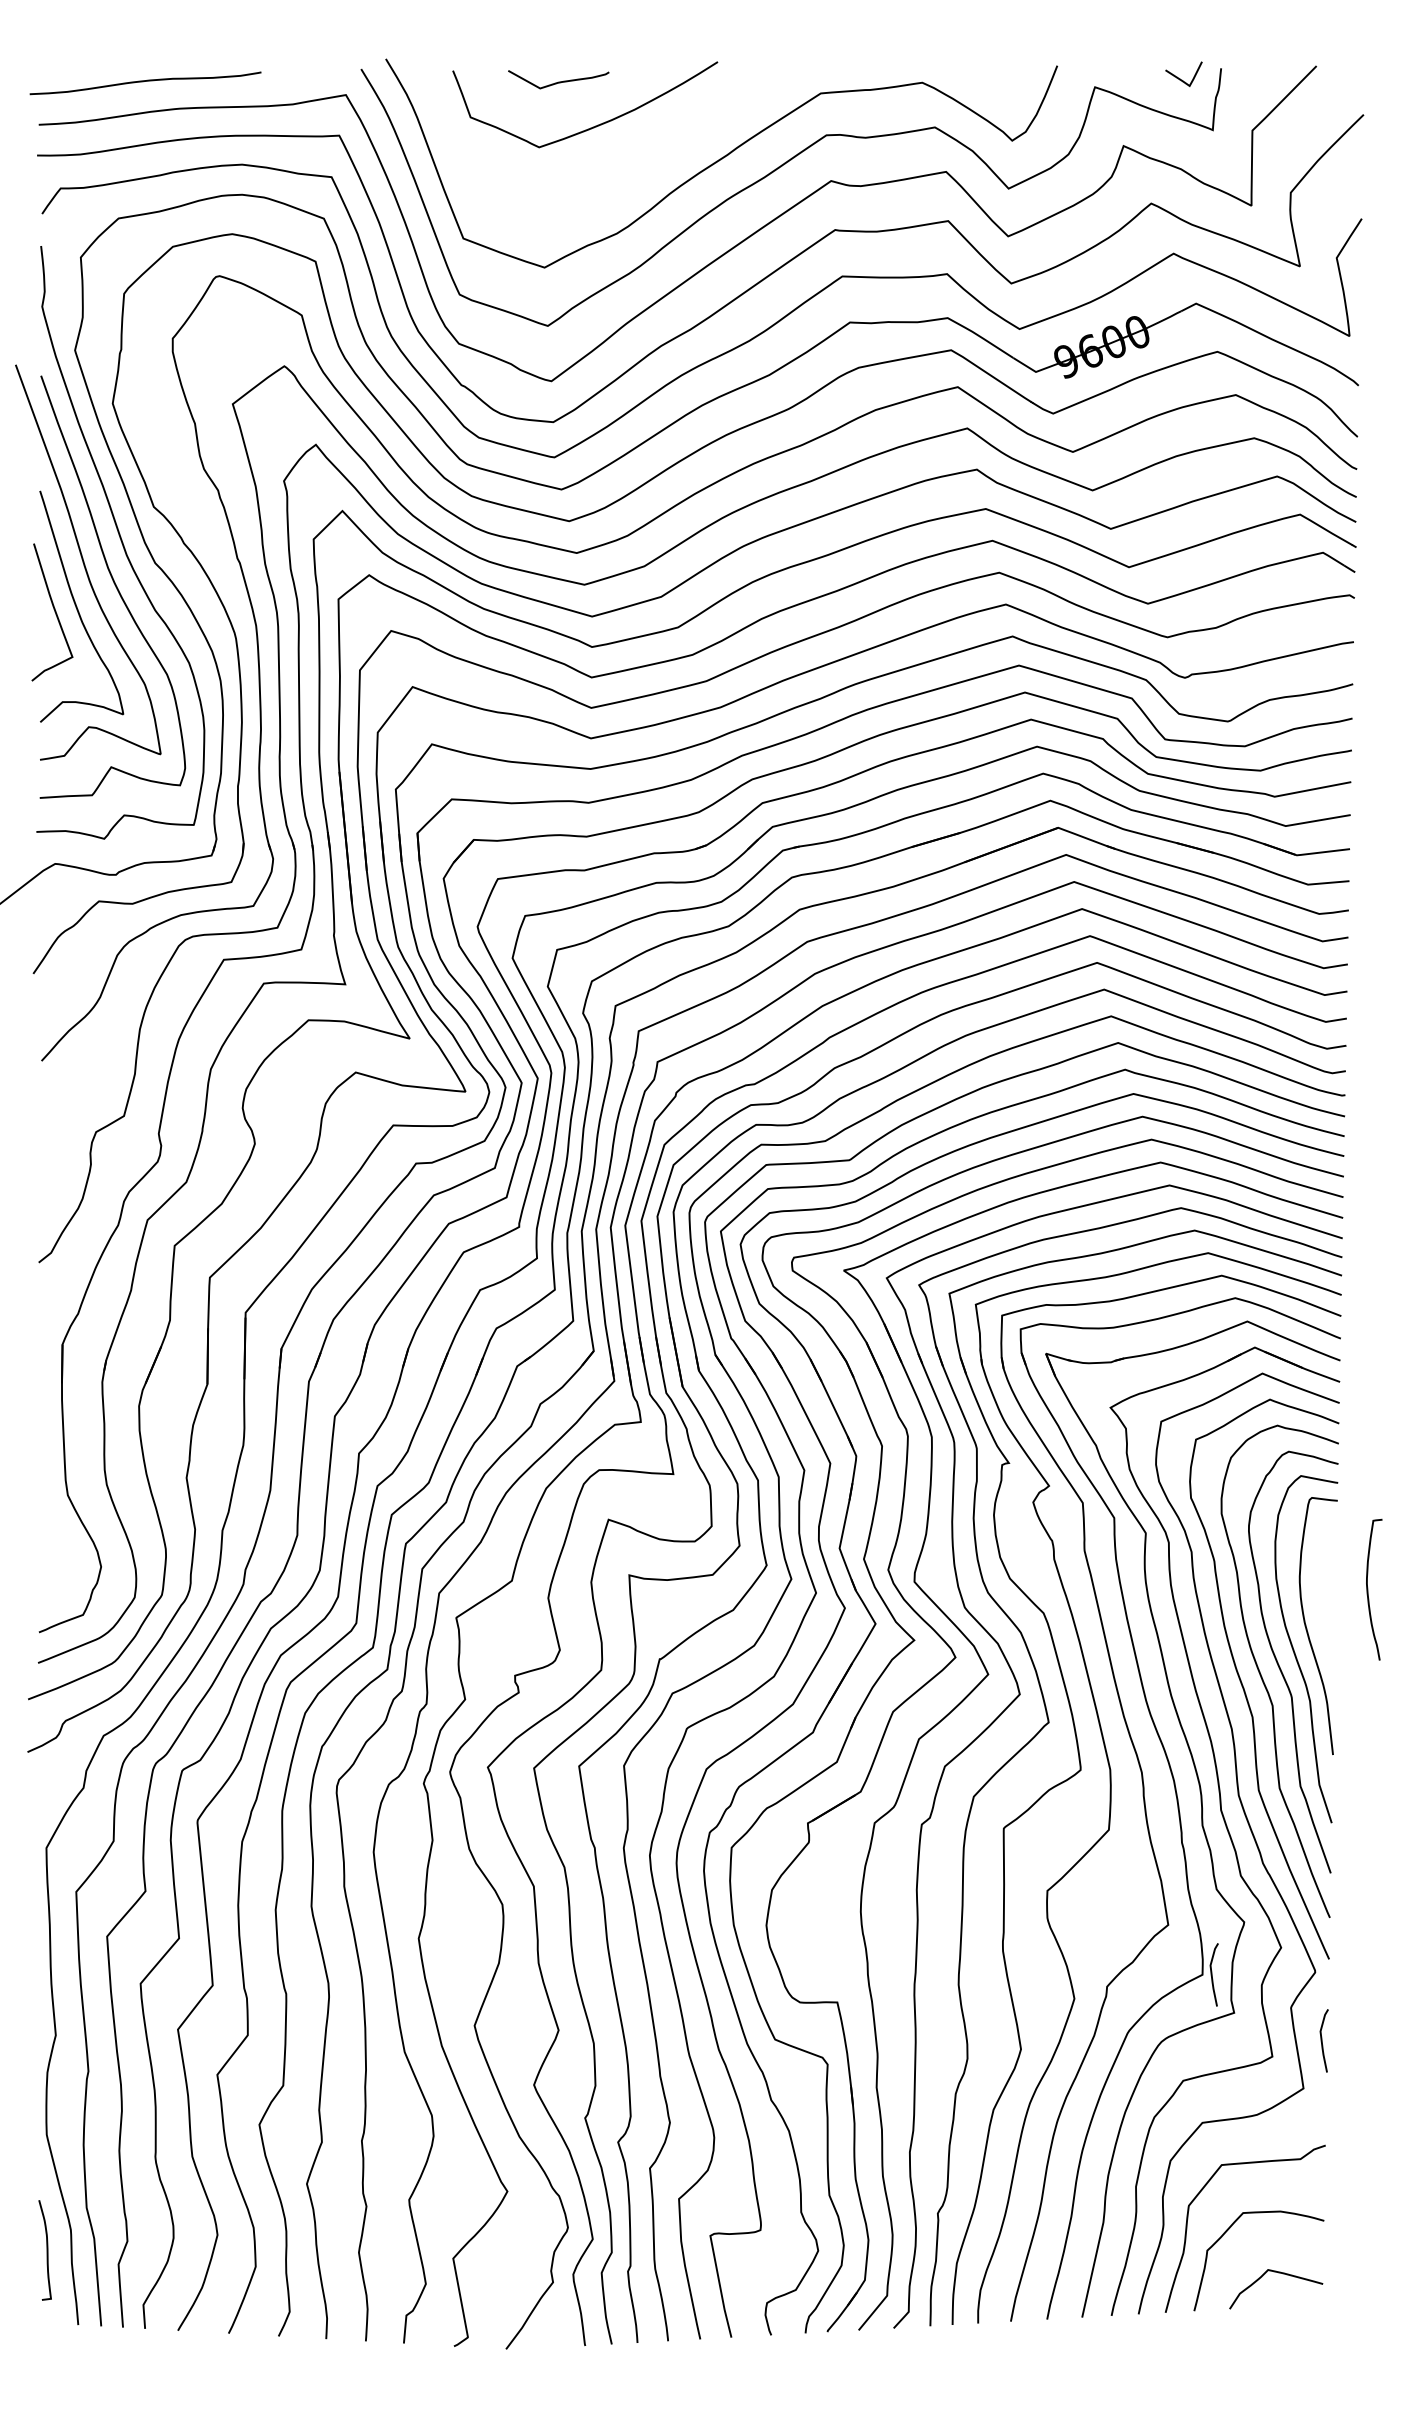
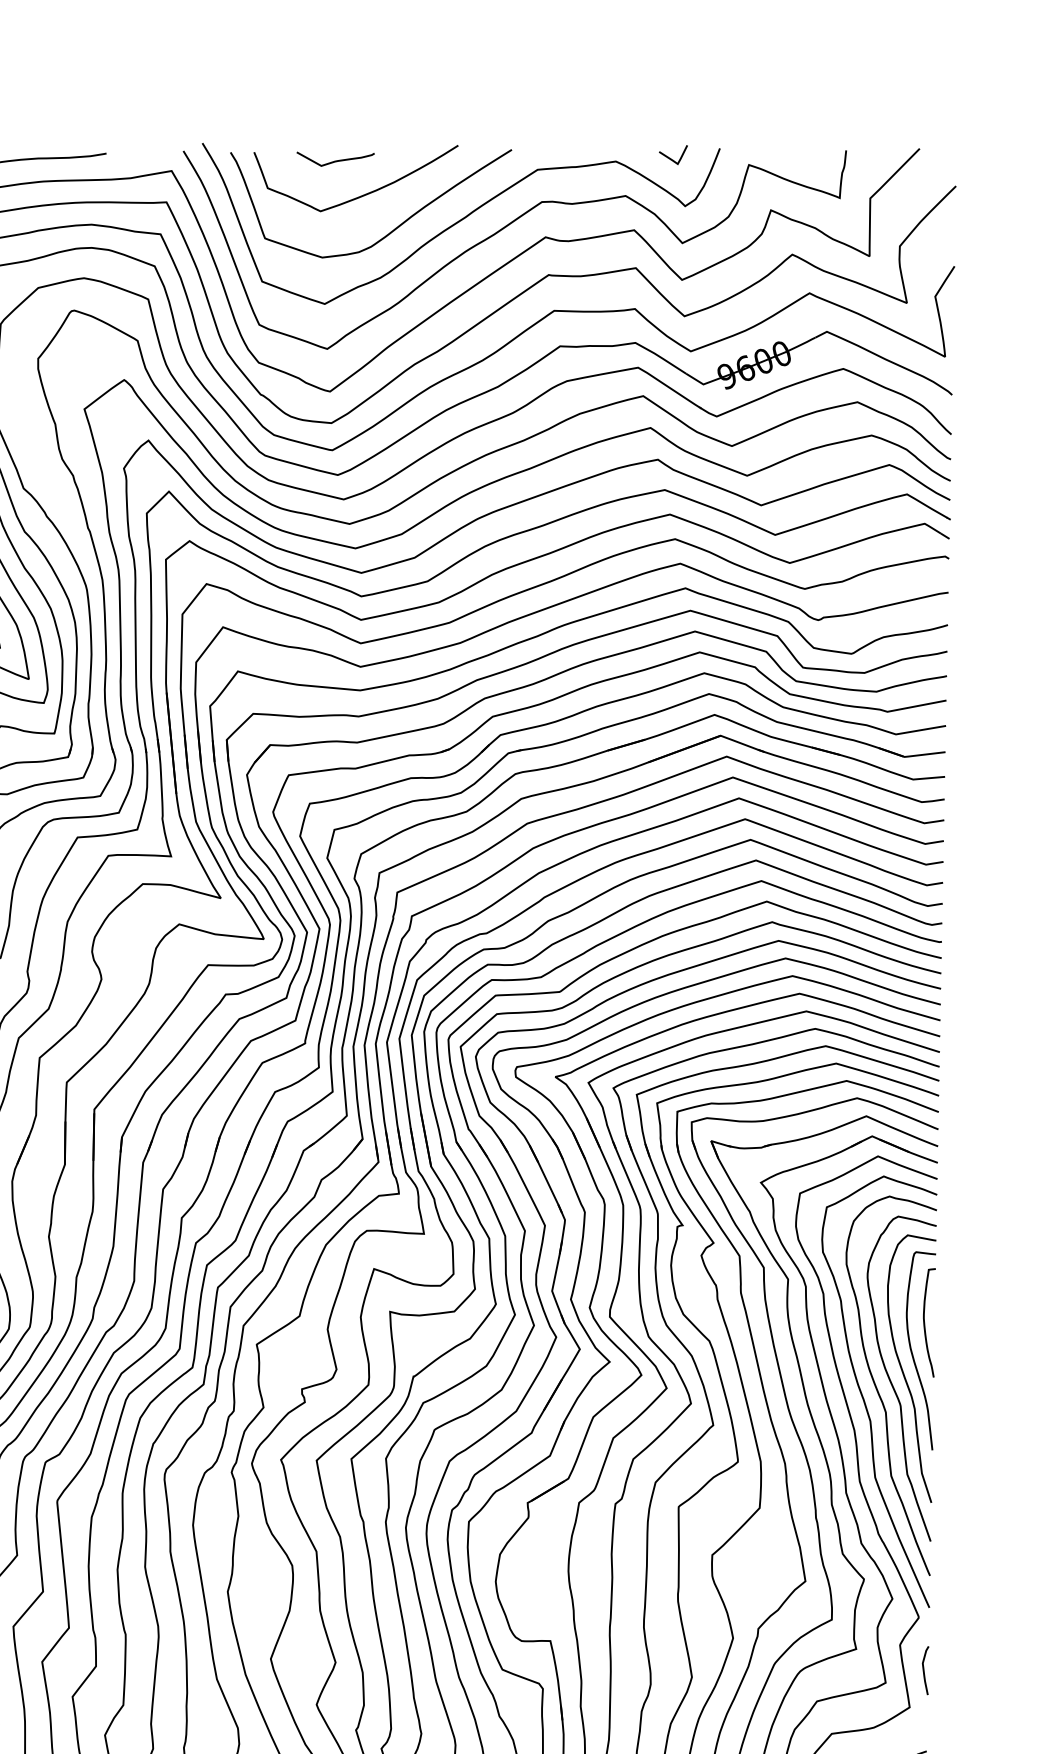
line: (1180, 78) -> (670, 158), moved
curve: (630, 173) -> (390, 231), added
curve: (1368, 1589) -> (925, 1322), moved
curve: (1212, 1974) -> (839, 1619), removed

